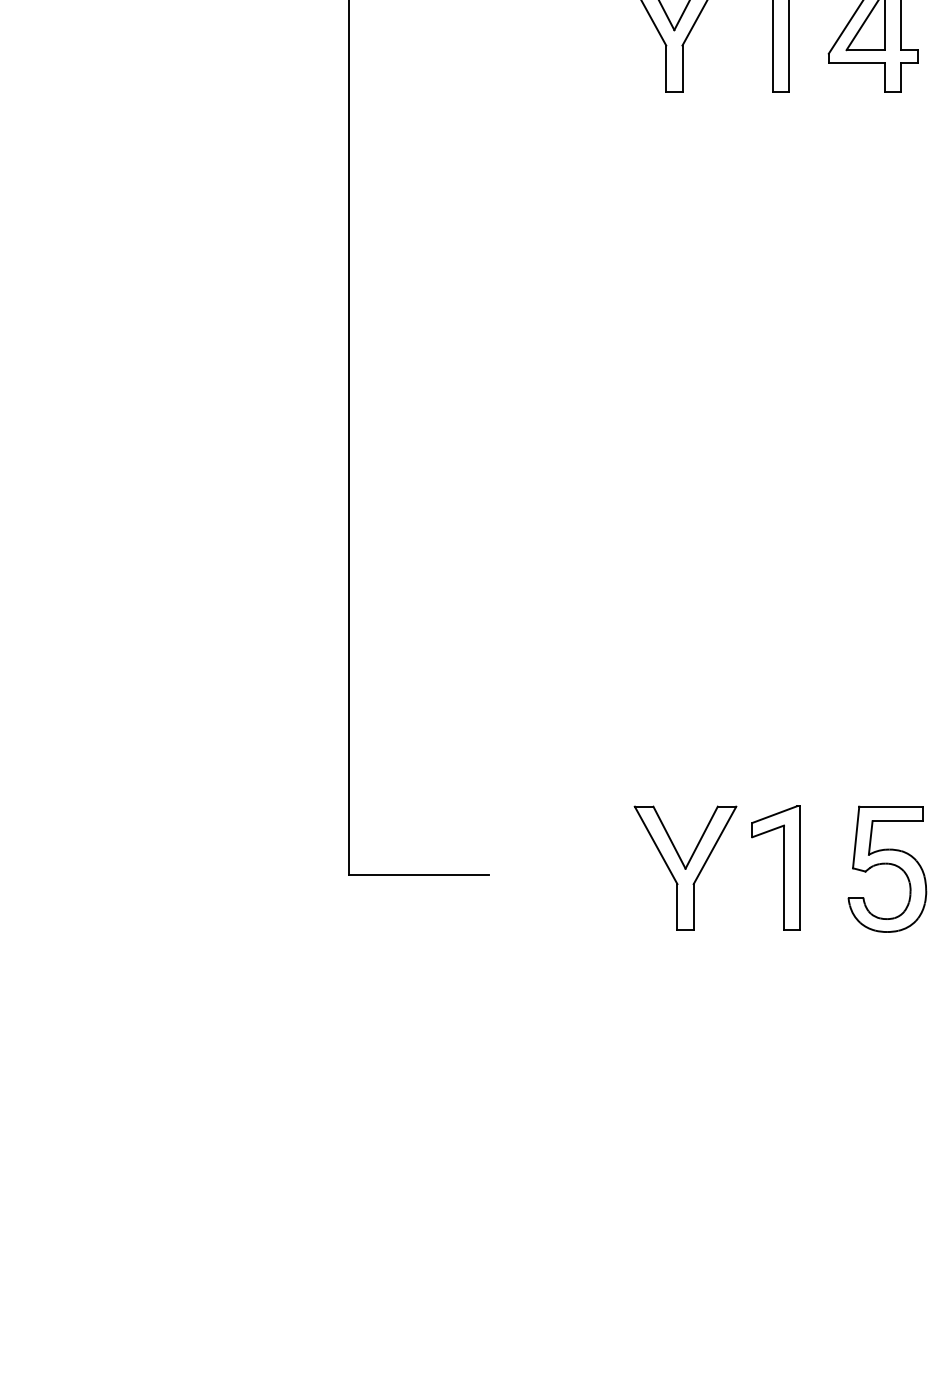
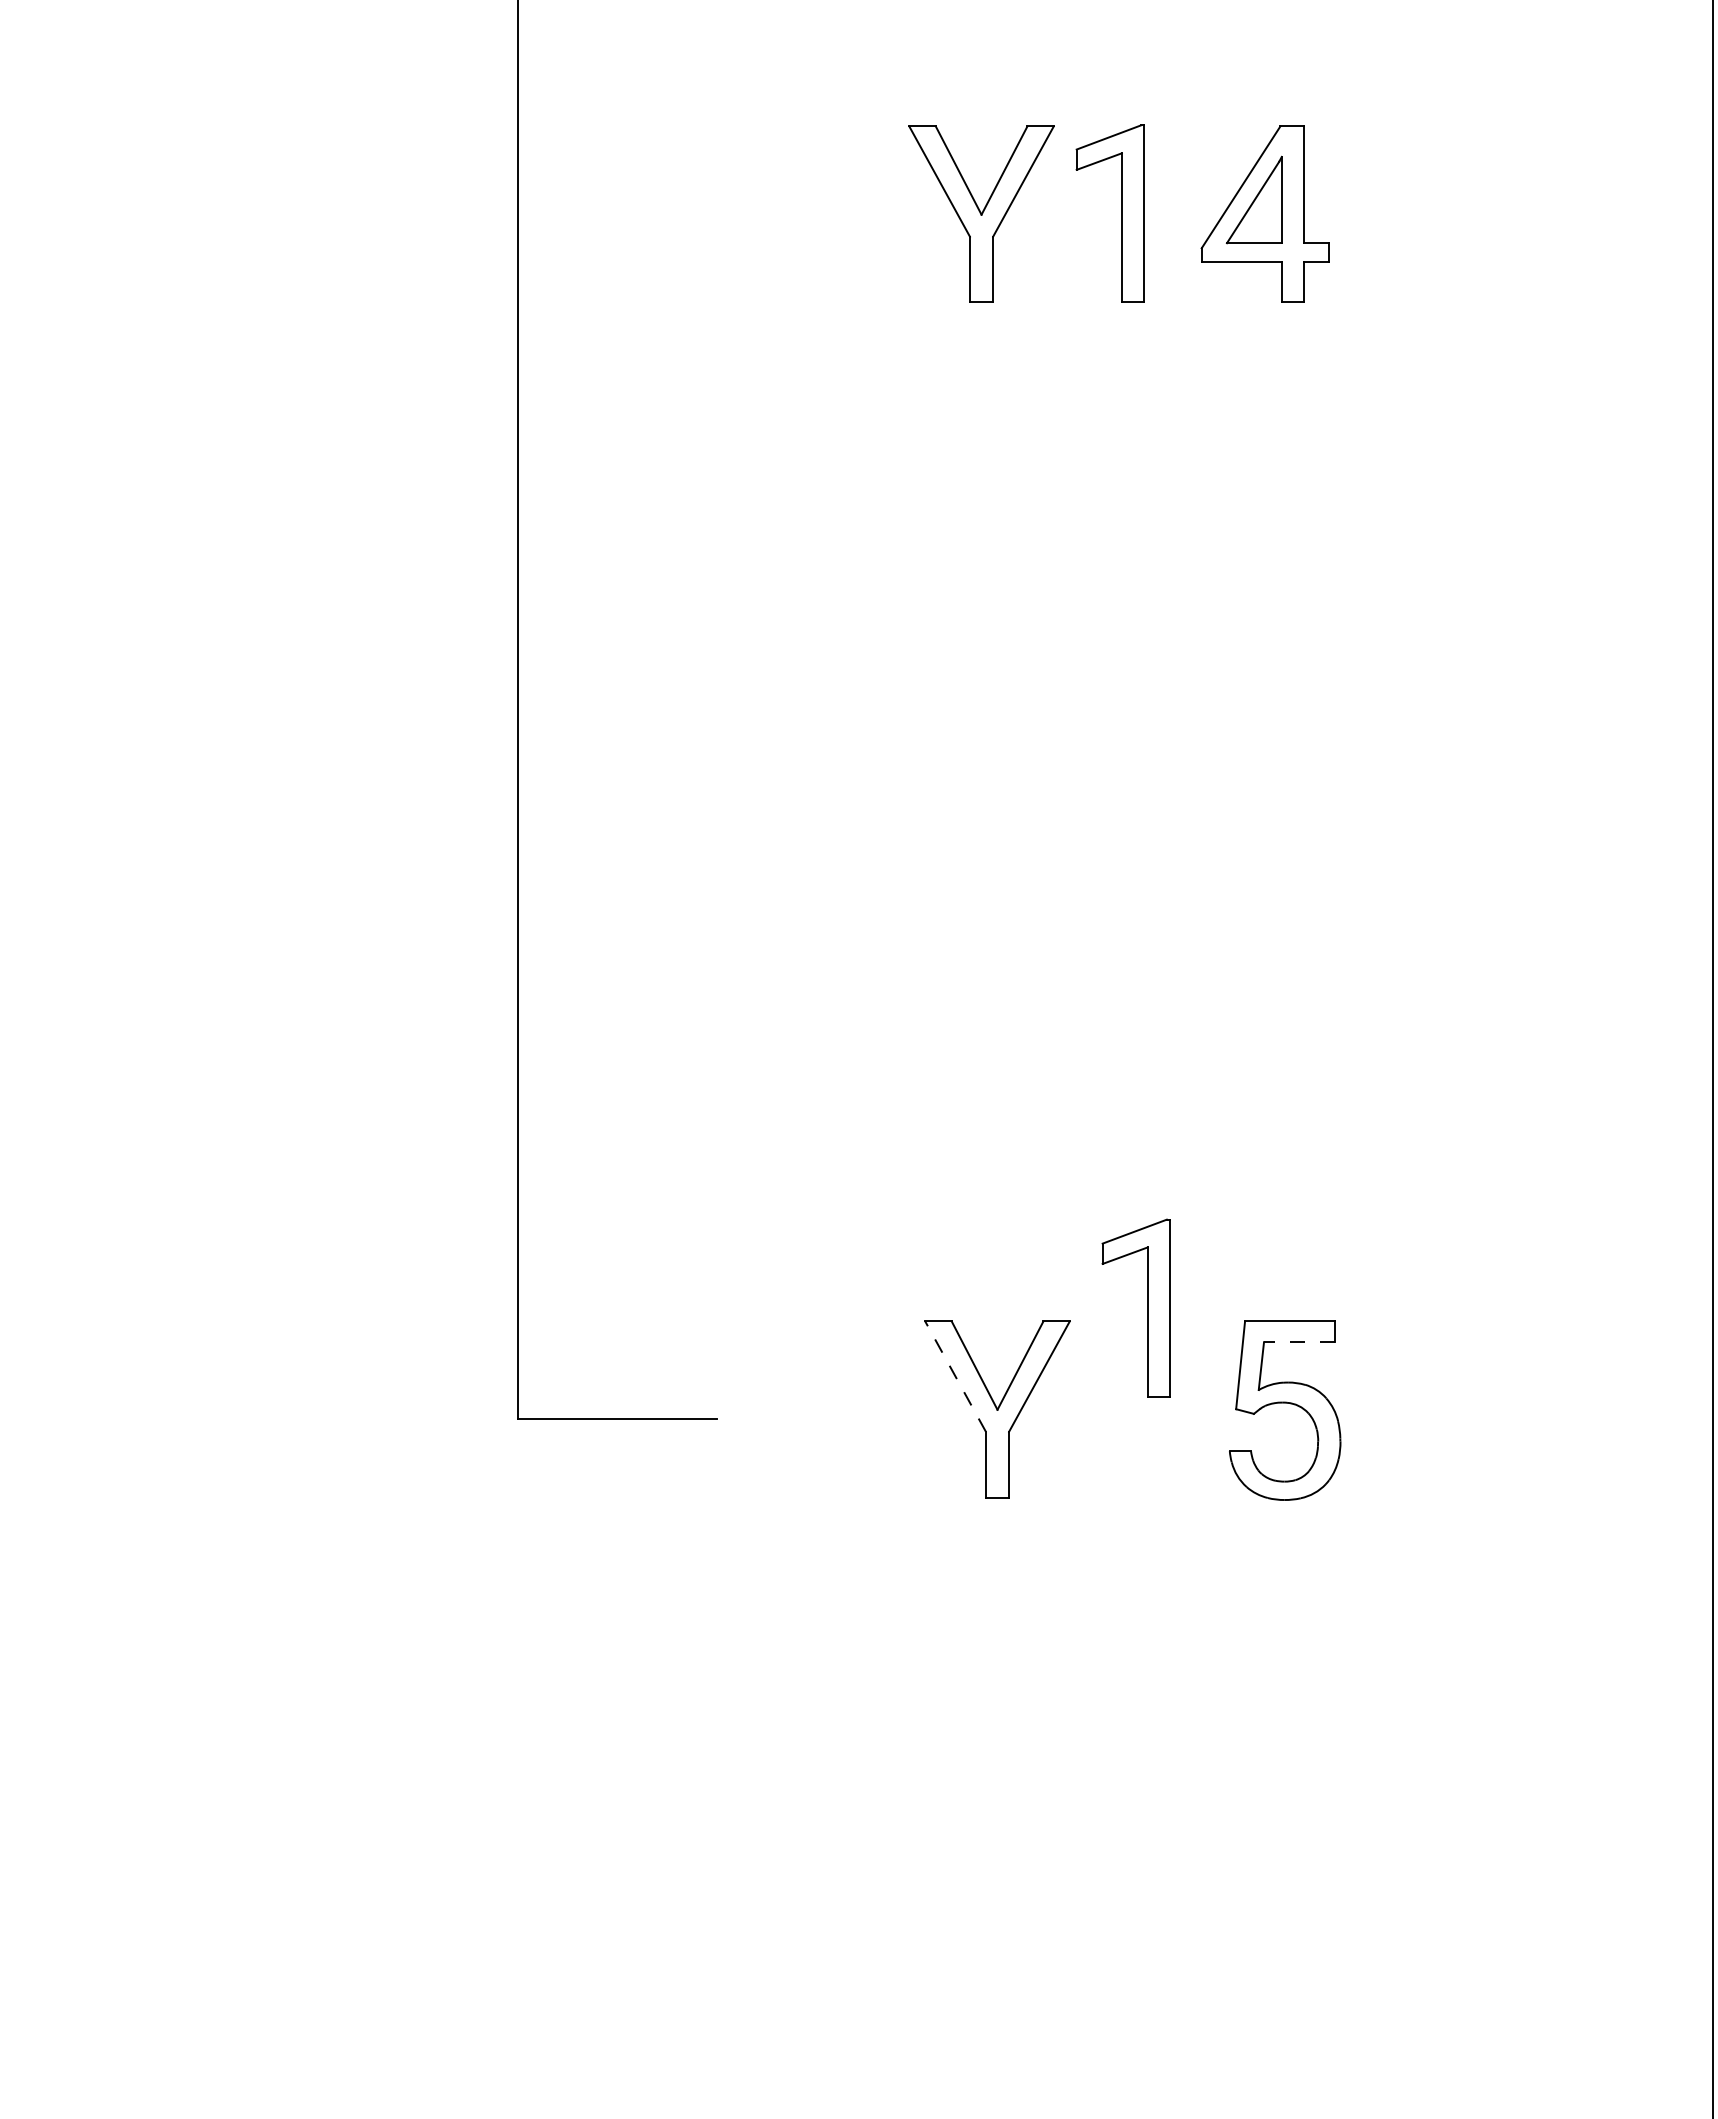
line: (897, 821) -> (1299, 1342), solid -> dashed
line: (656, 845) -> (955, 1376), solid -> dashed
part: (783, 867) -> (1147, 1307), moved

